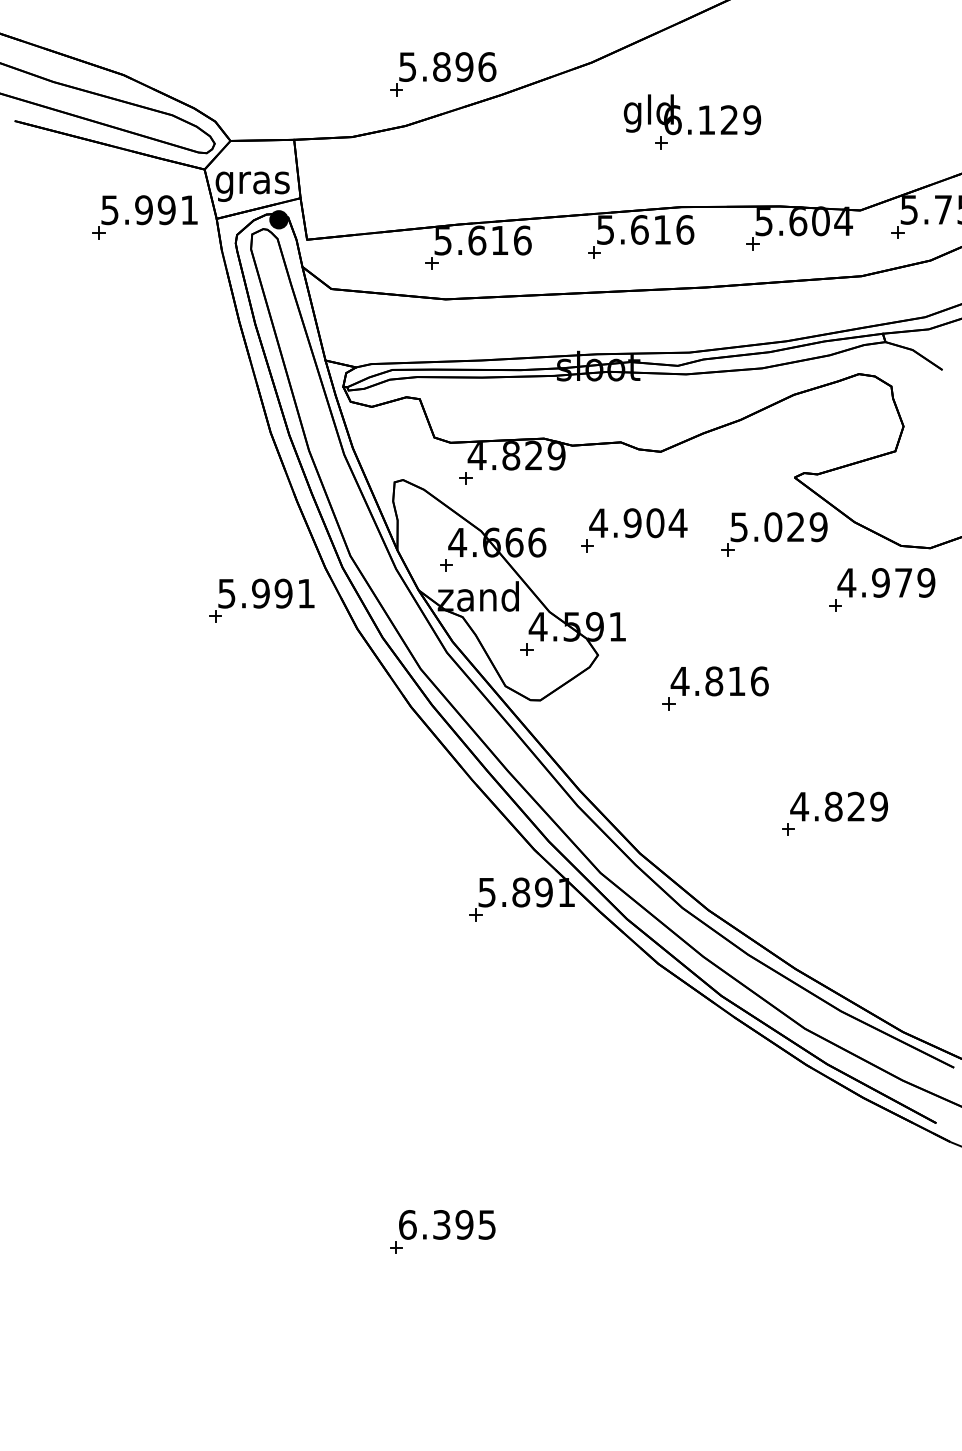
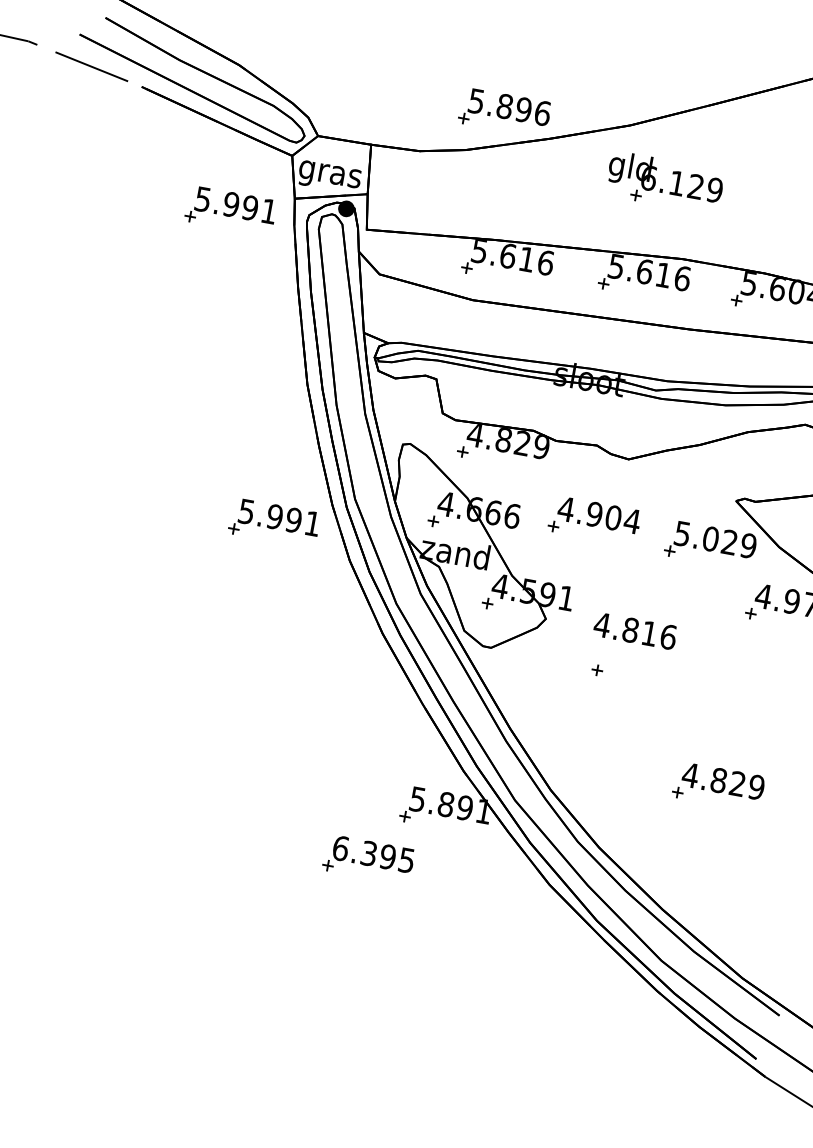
part: (691, 129) -> (663, 188), moved
part: (144, 217) -> (230, 210), moved
text: (719, 681) -> (635, 631), moved
part: (442, 1231) -> (368, 859), moved

